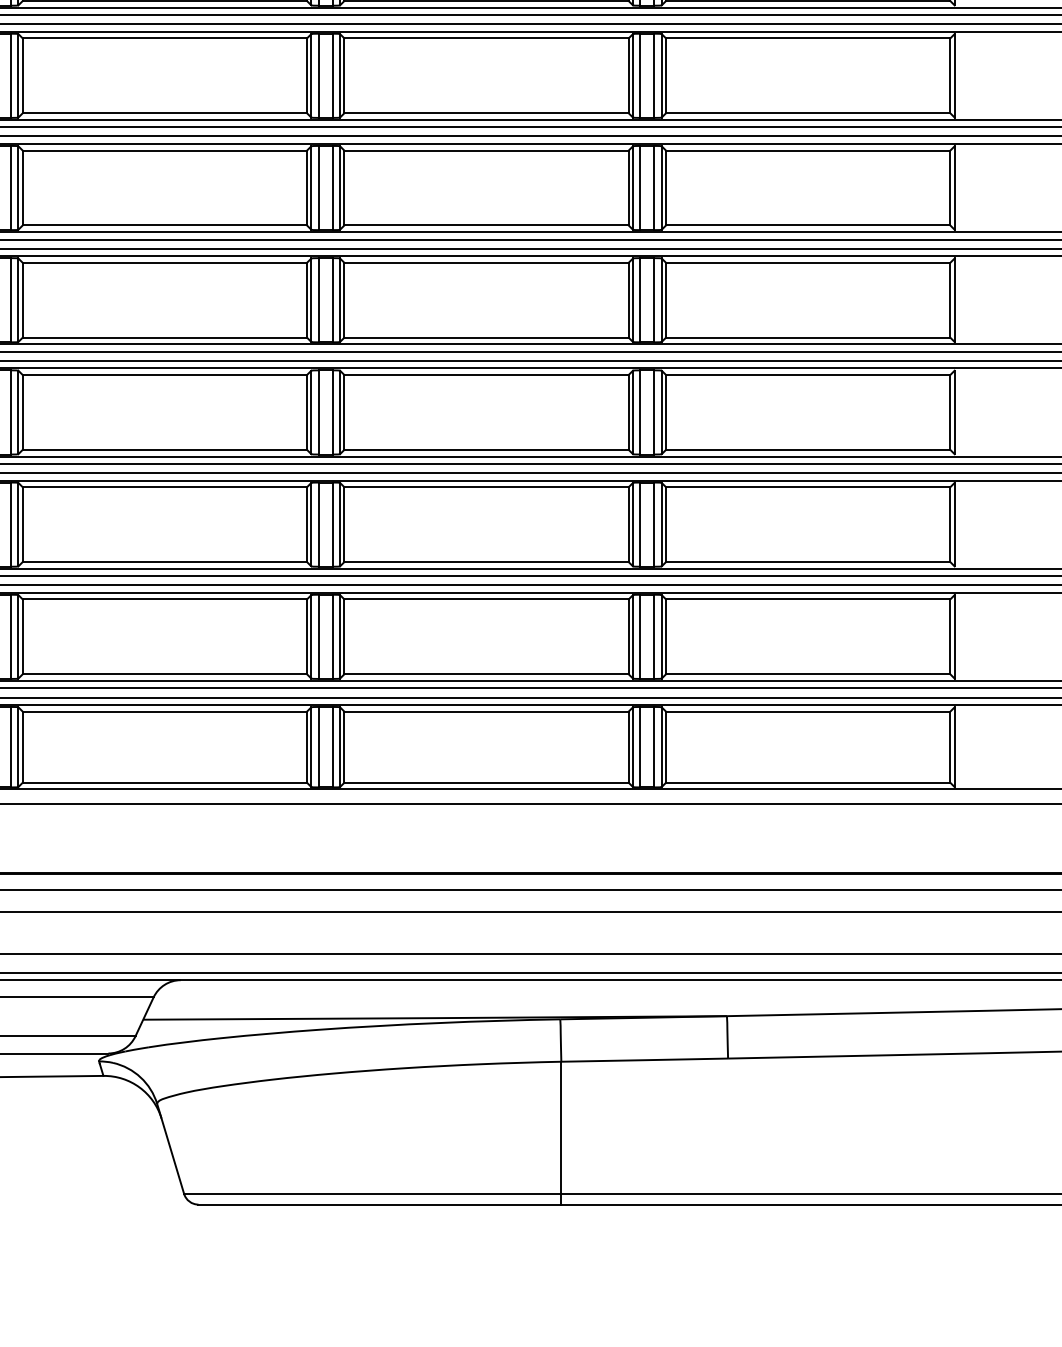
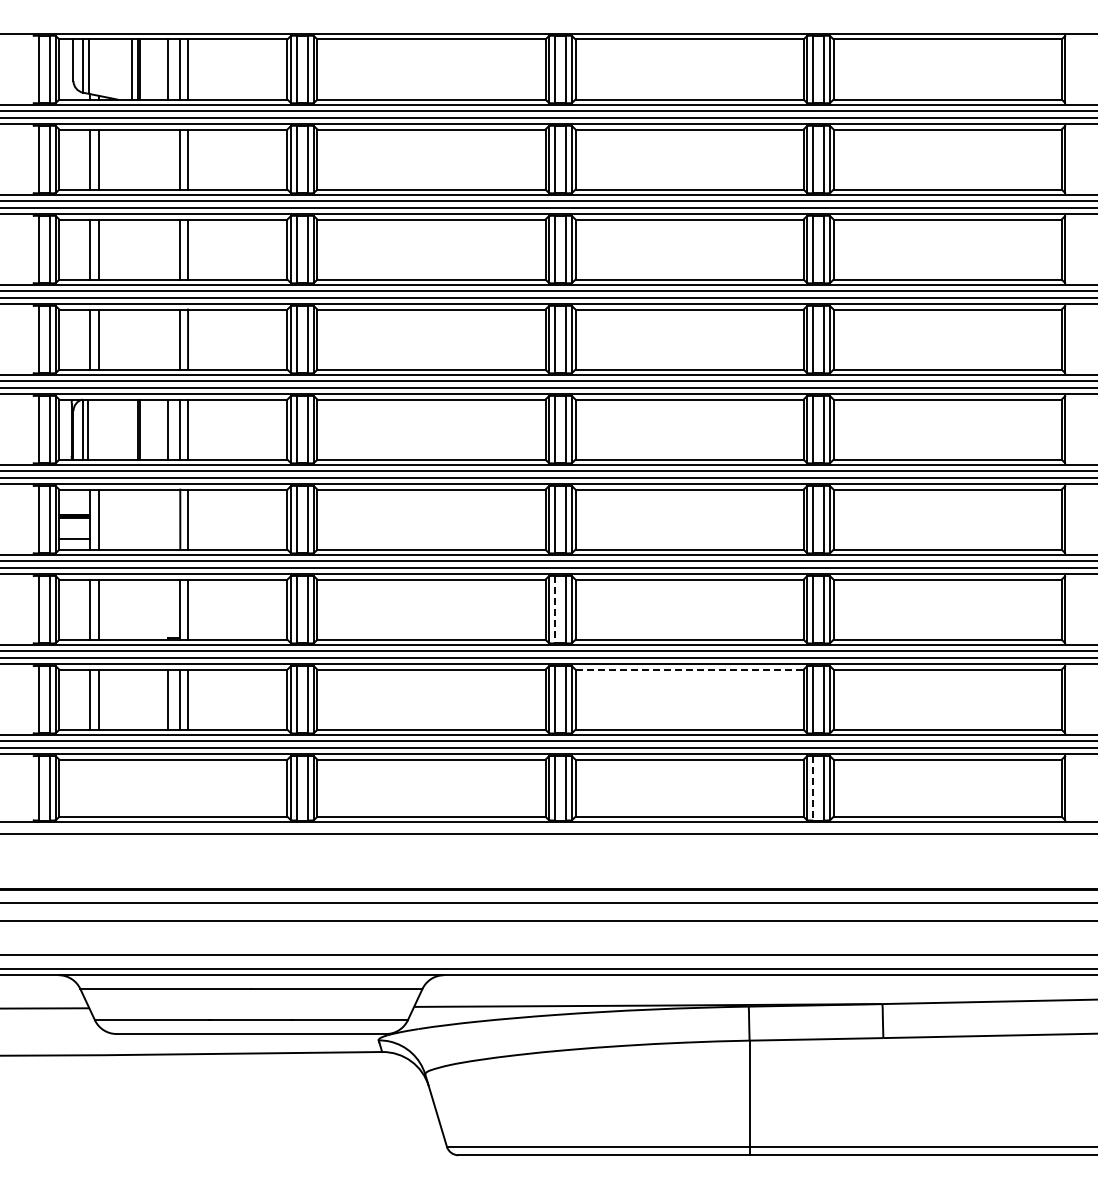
line: (318, 524) -> (554, 609), solid -> dashed
line: (487, 599) -> (690, 669), solid -> dashed
line: (640, 747) -> (813, 788), solid -> dashed

